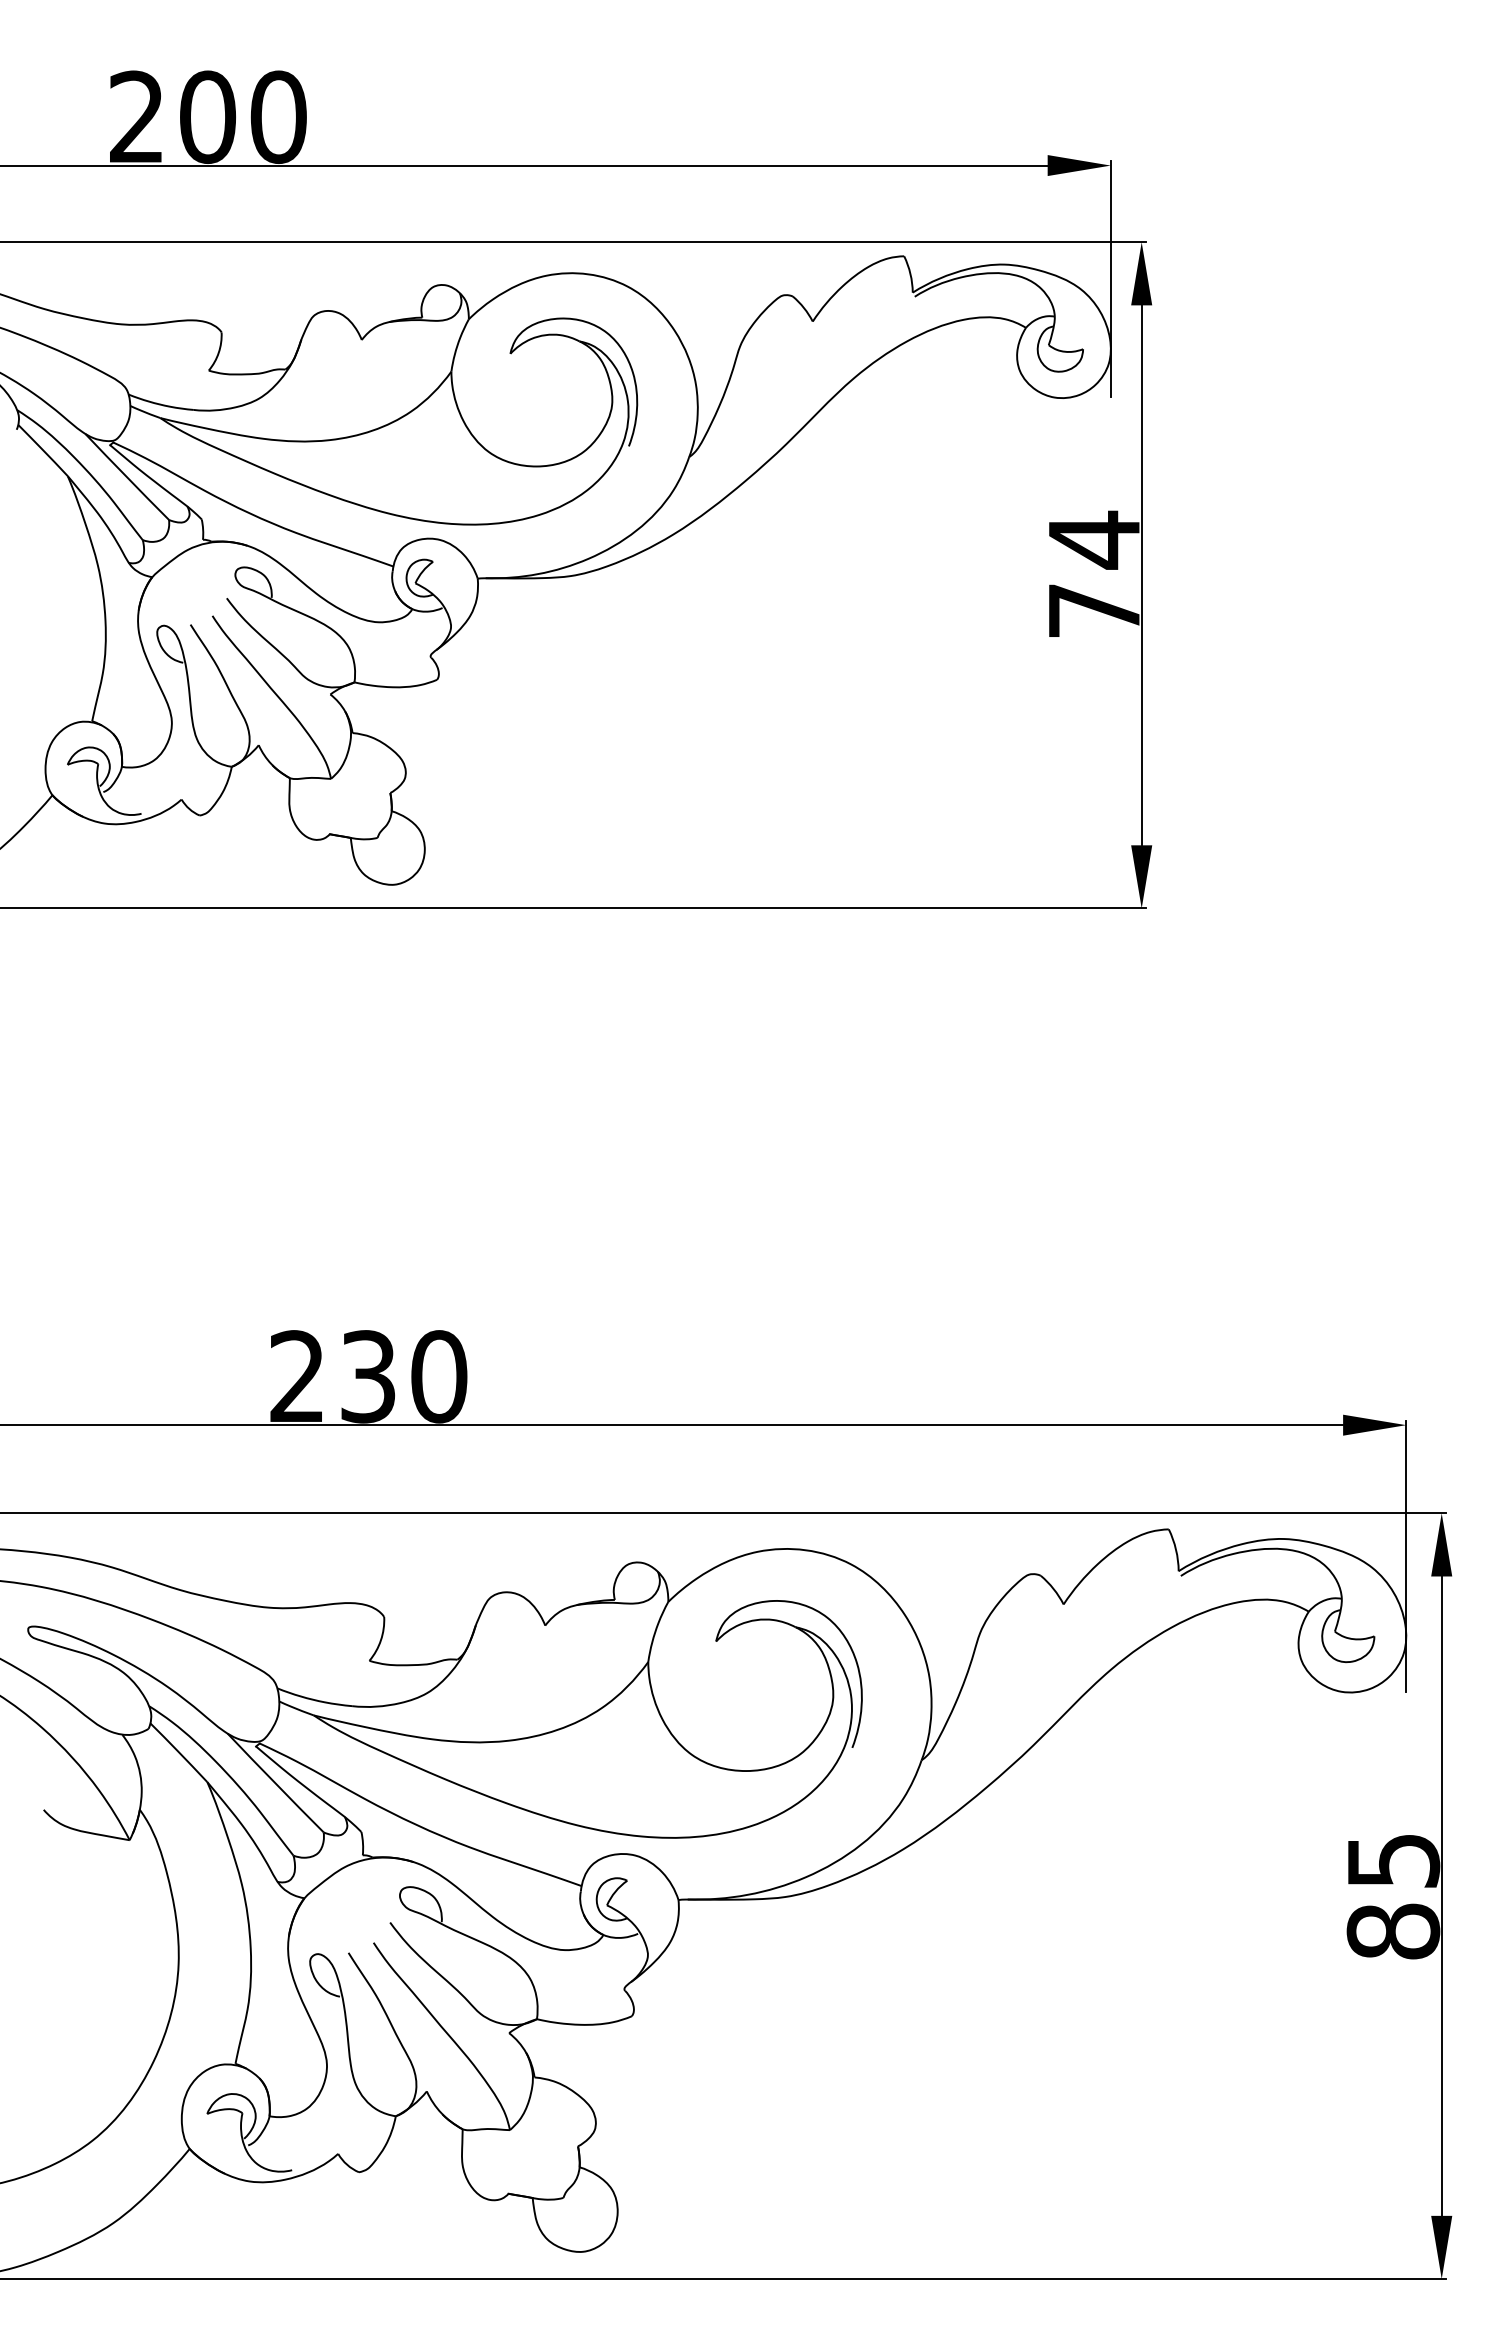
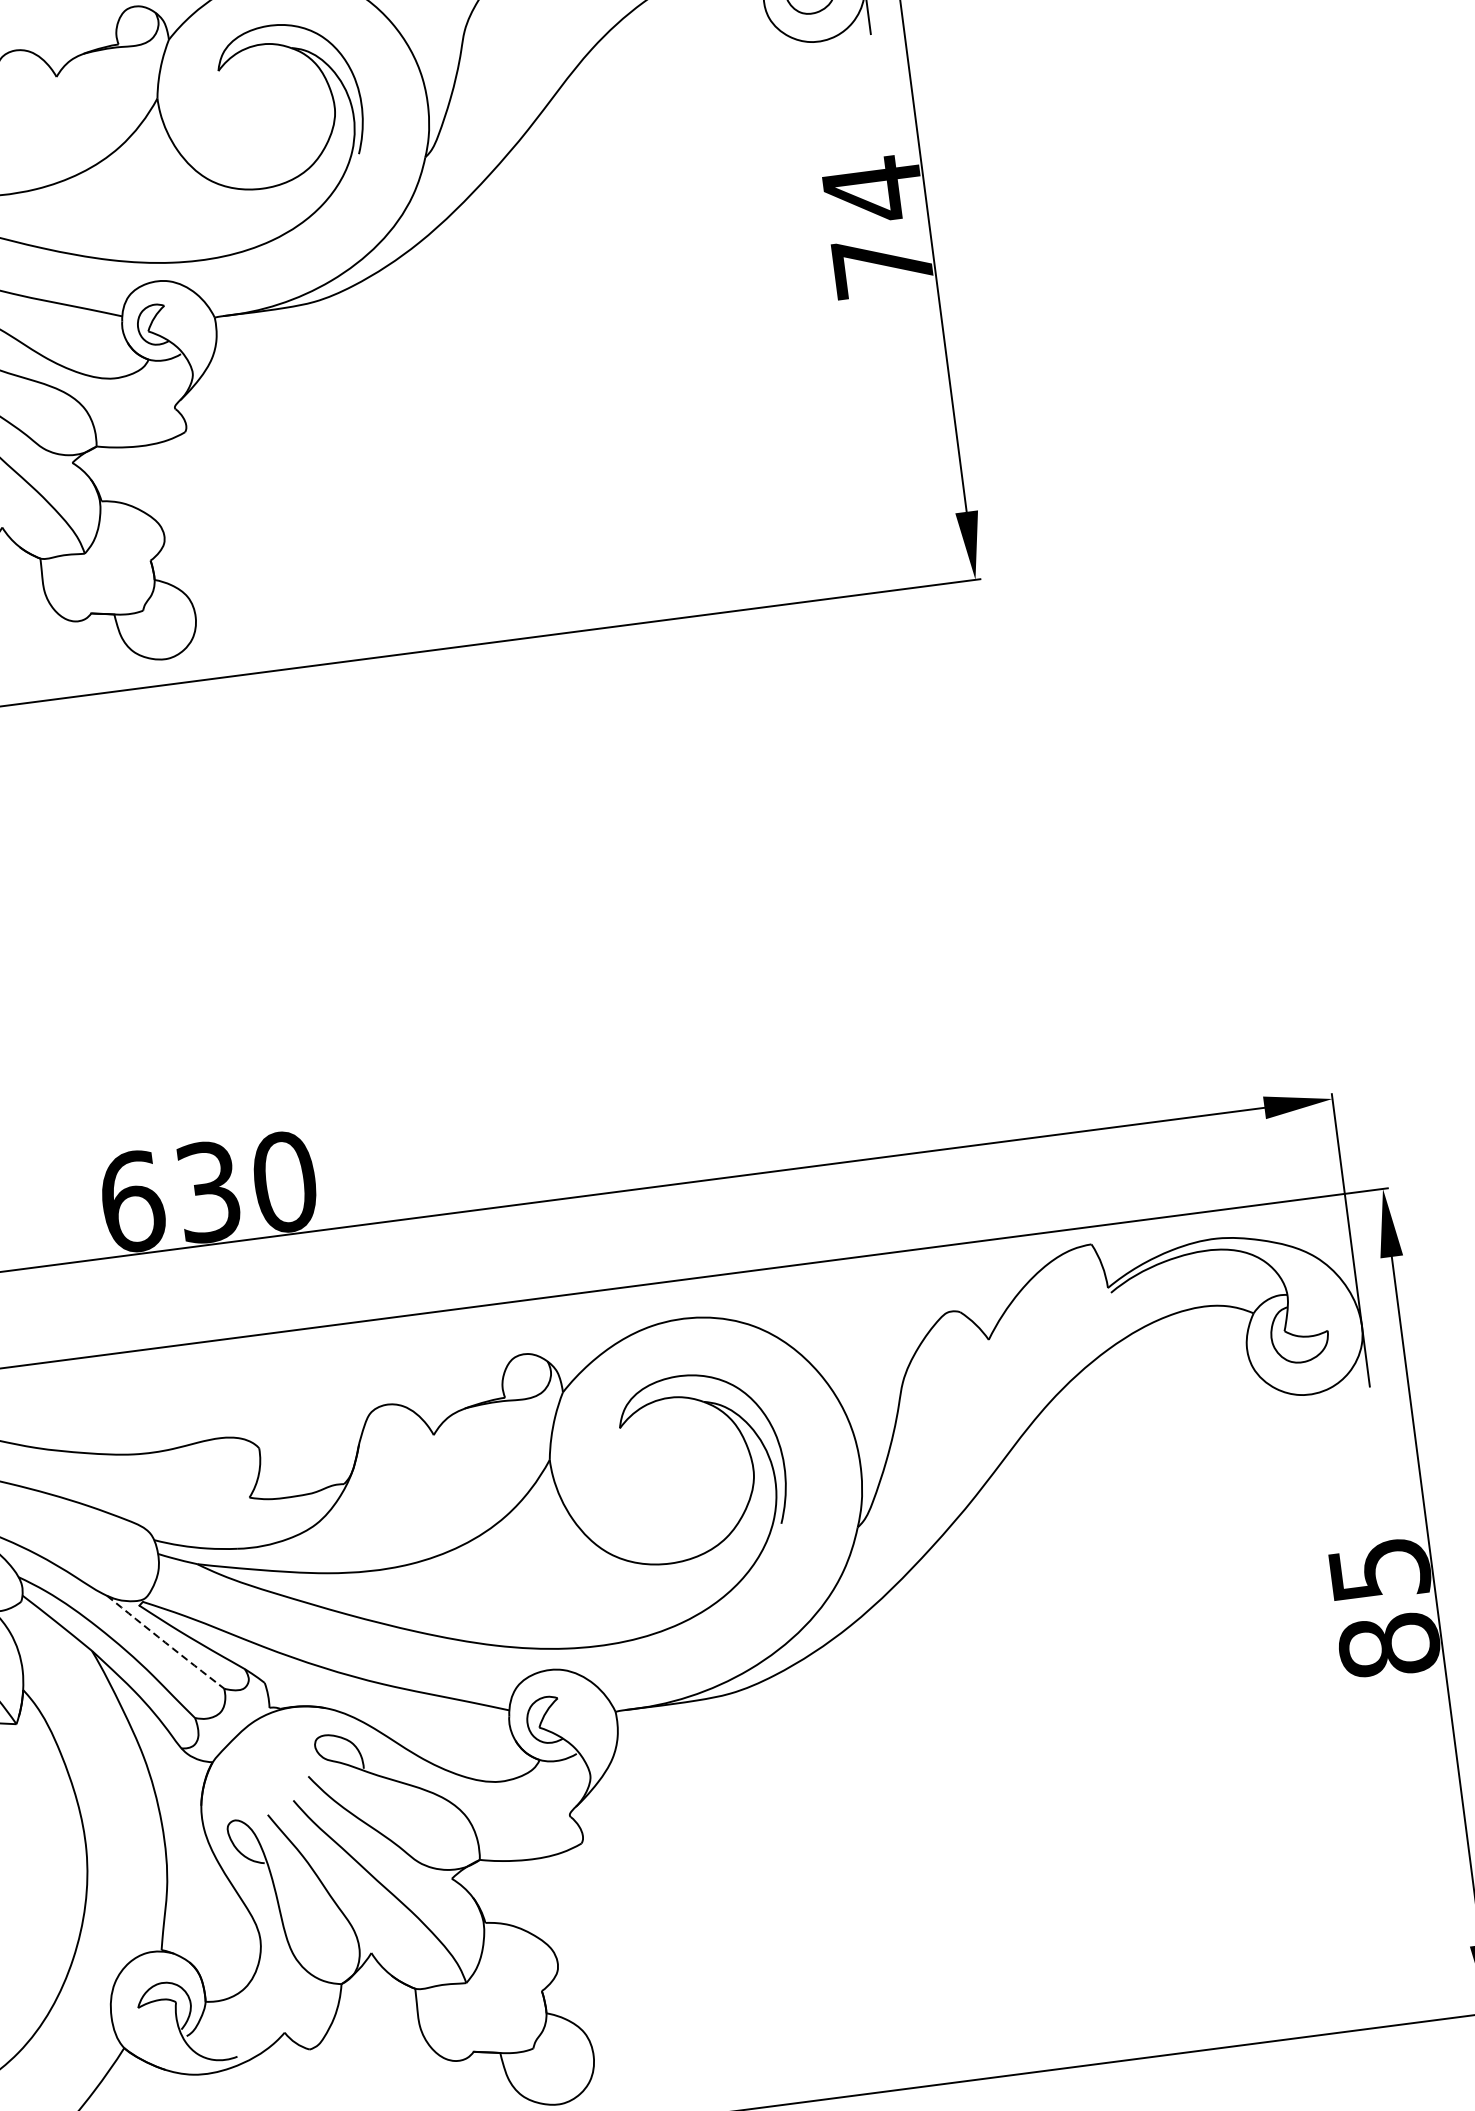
text: (298, 1376) -> (133, 1201), 230 -> 630
arc: (275, 1783) -> (165, 1642), solid -> dashed

